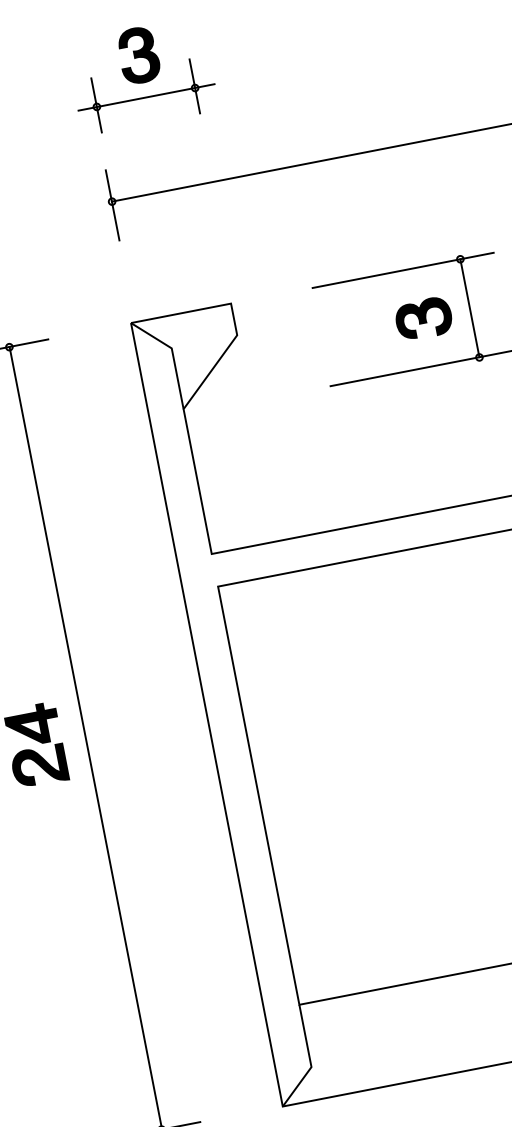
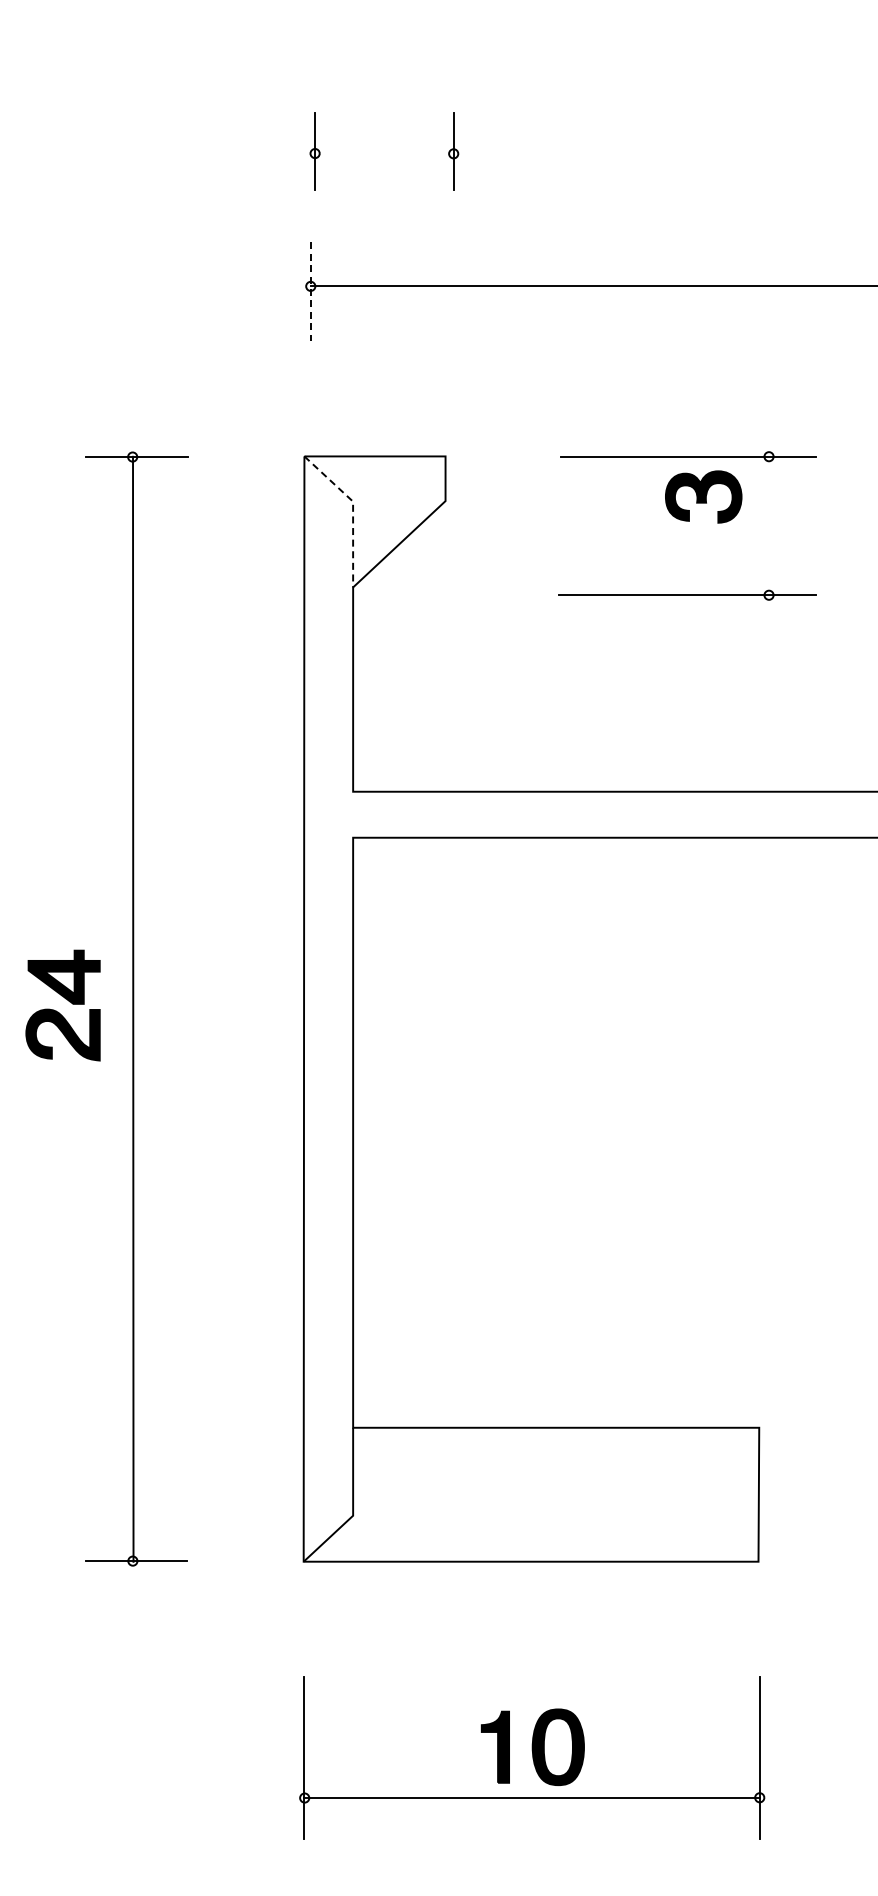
part: (138, 55) -> (385, 94), removed
line: (146, 97) -> (385, 153), removed
line: (112, 206) -> (310, 292), solid -> dashed
line: (470, 307) -> (769, 525), removed
part: (423, 318) -> (703, 496), moved
line: (173, 354) -> (353, 510), solid -> dashed

